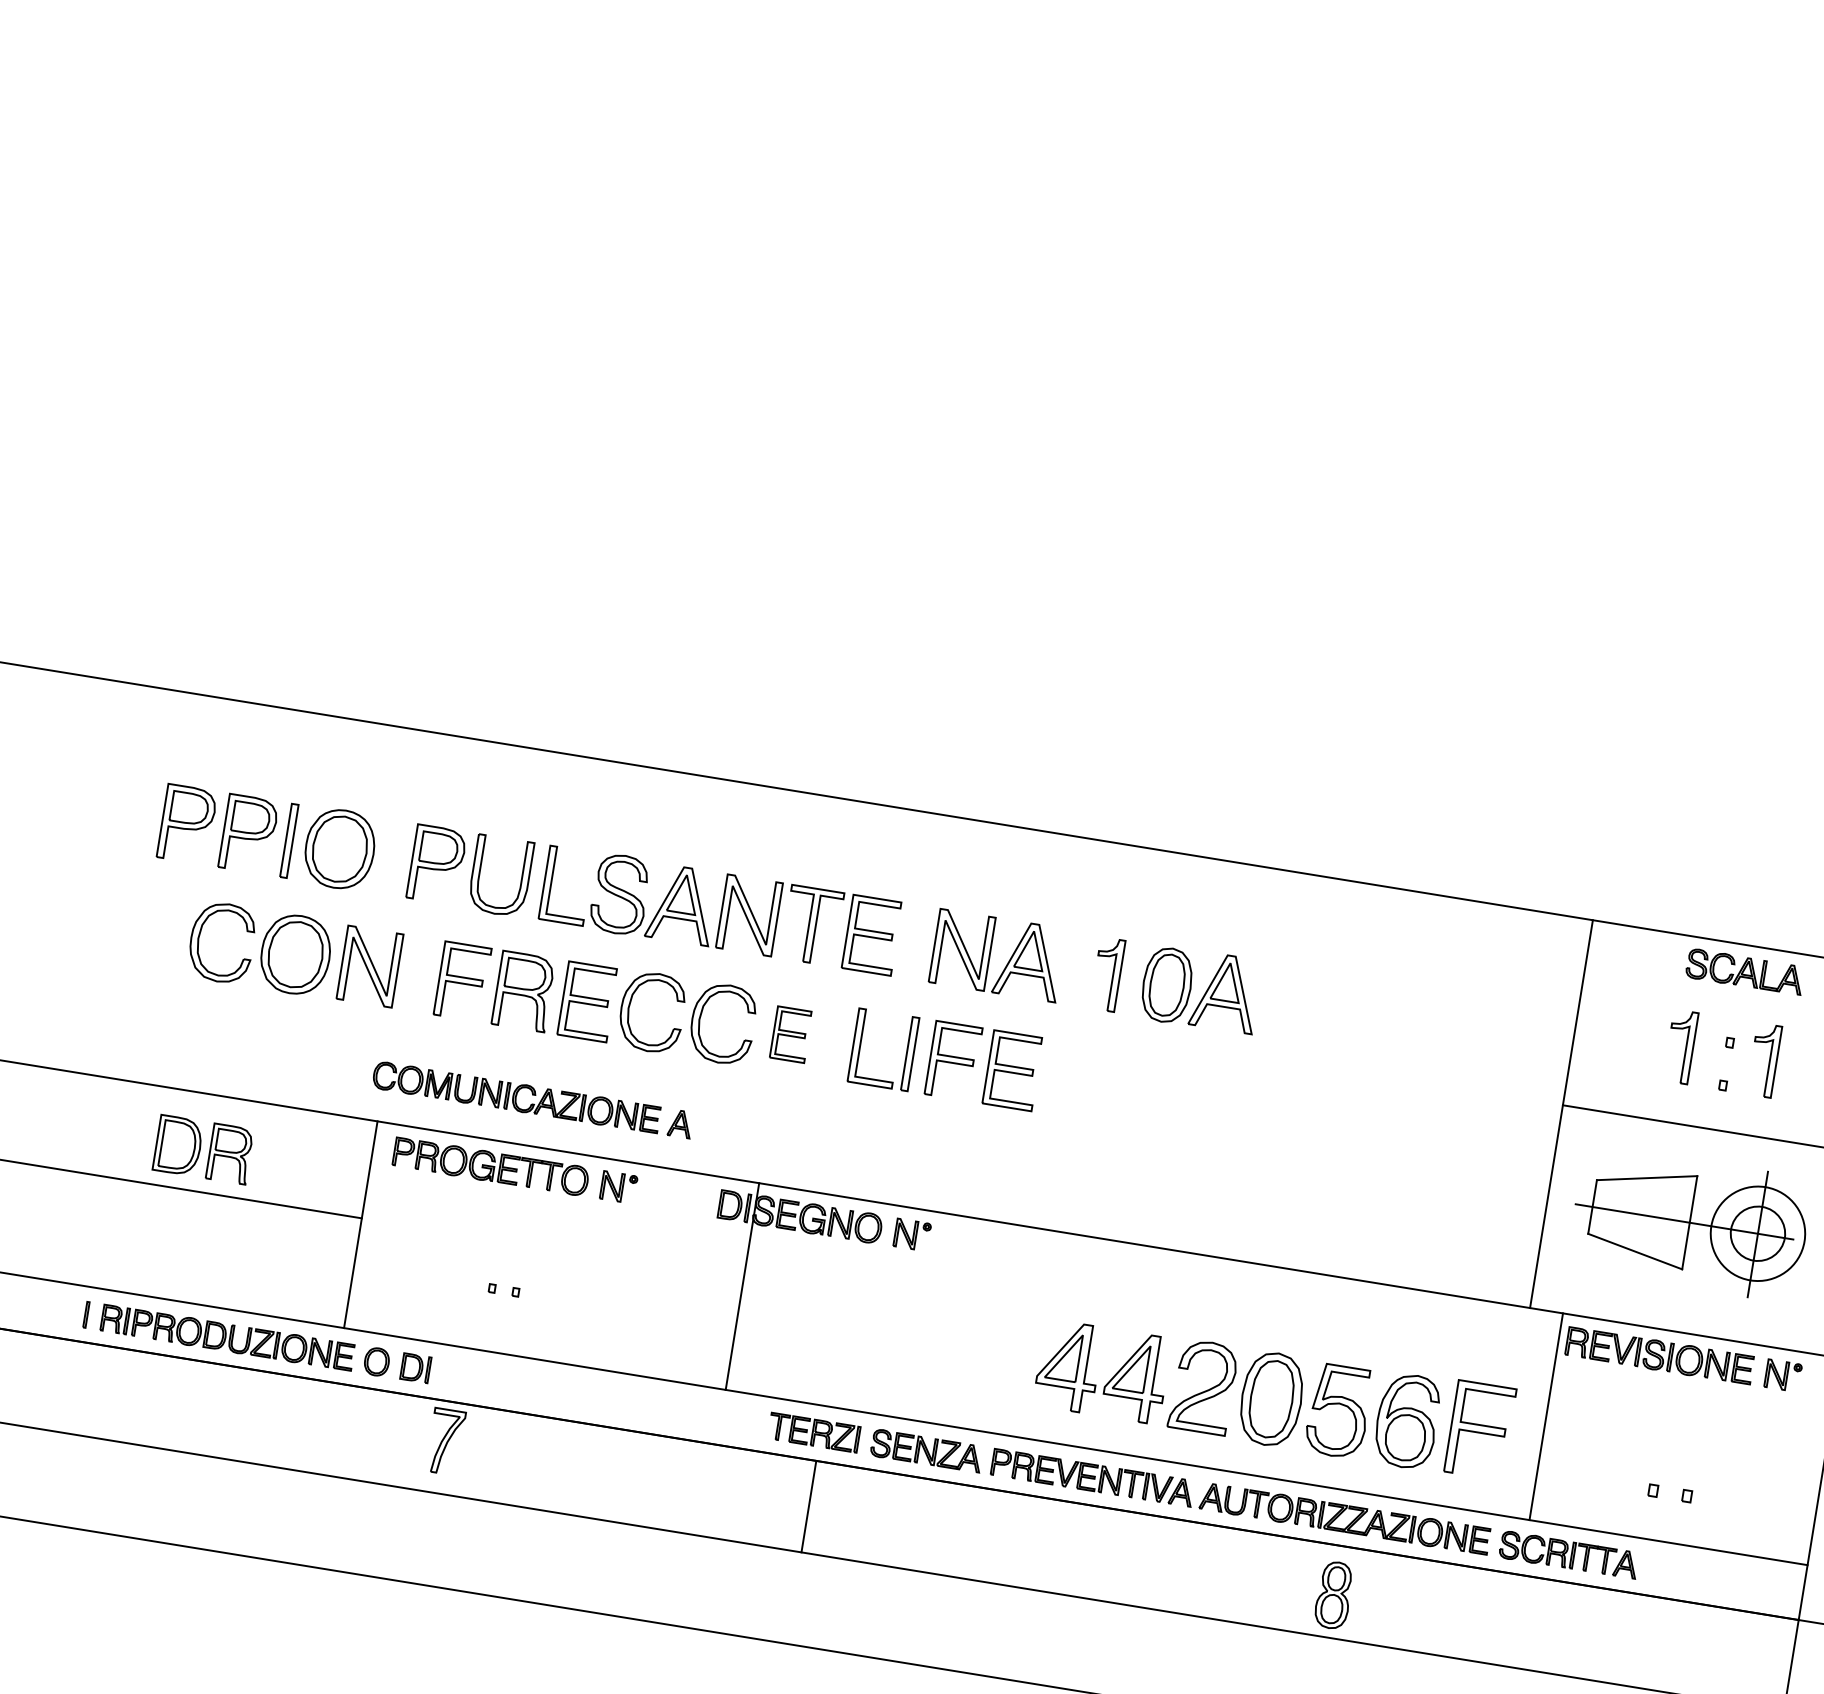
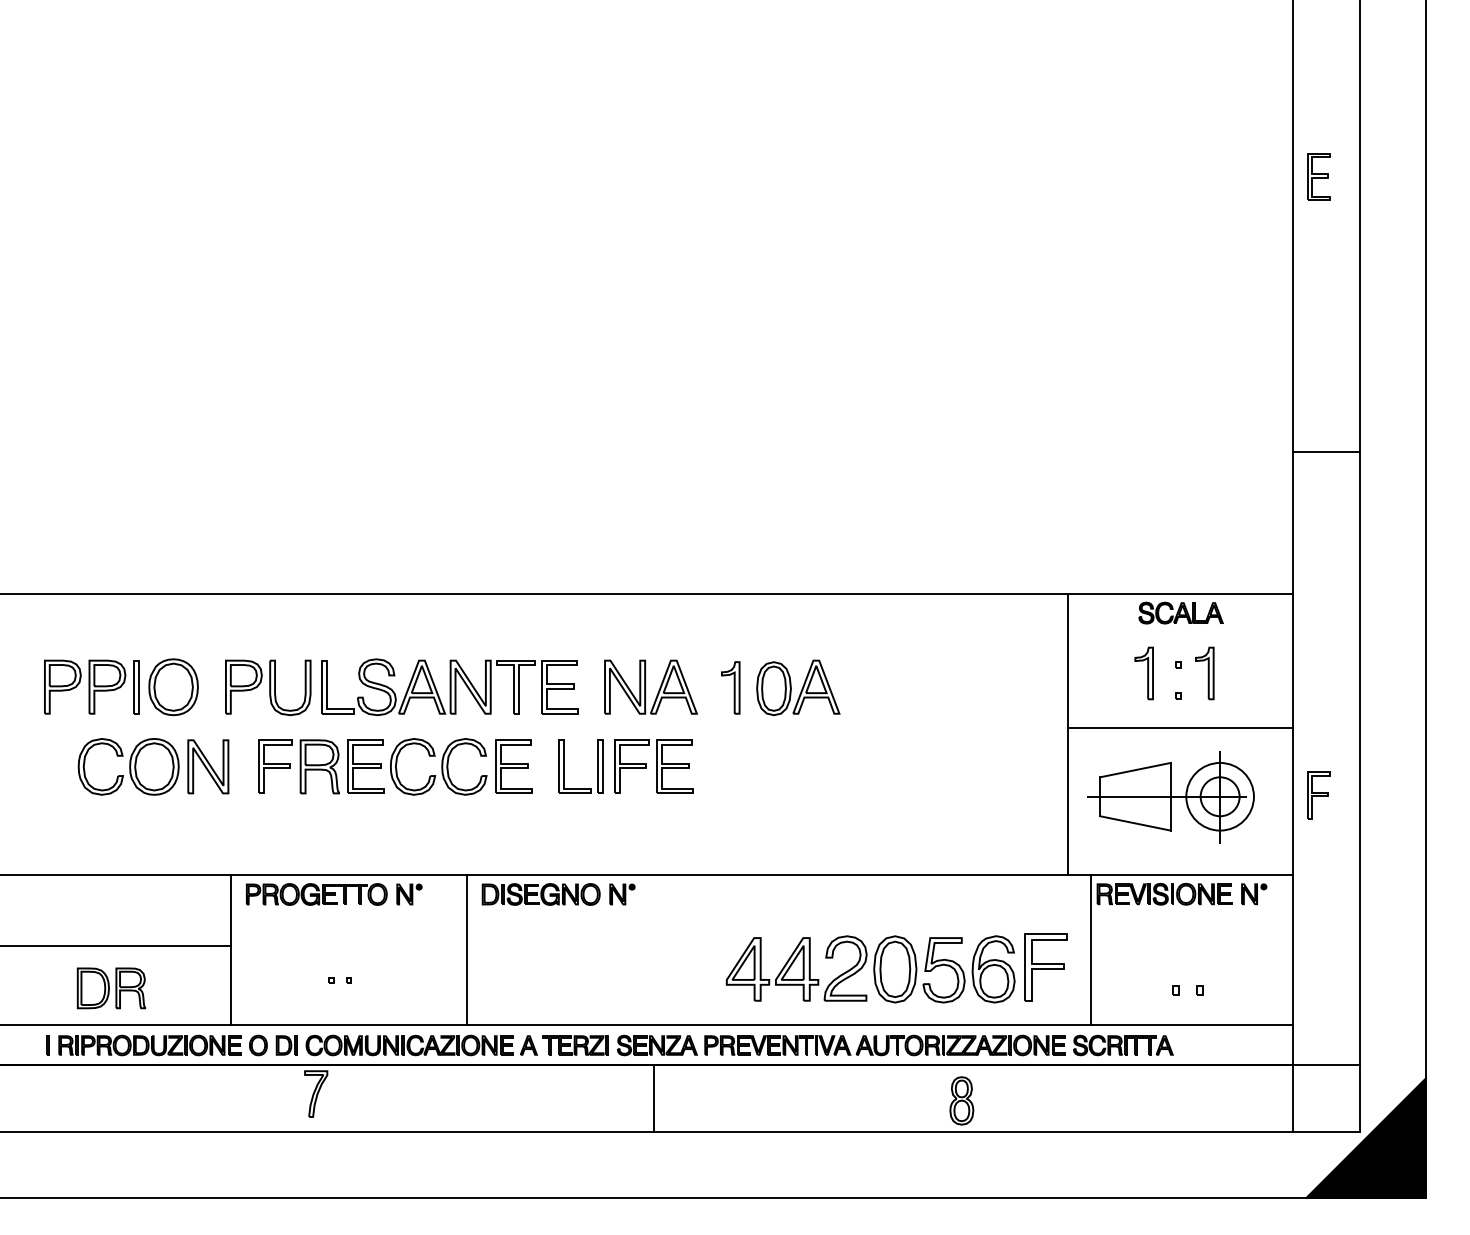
part: (790, 1034) -> (513, 766), size x1.43
part: (532, 1099) -> (421, 1045), moved
part: (203, 1149) -> (111, 988), moved
line: (742, 1286) -> (467, 950), moved
line: (808, 1506) -> (654, 1098), moved

